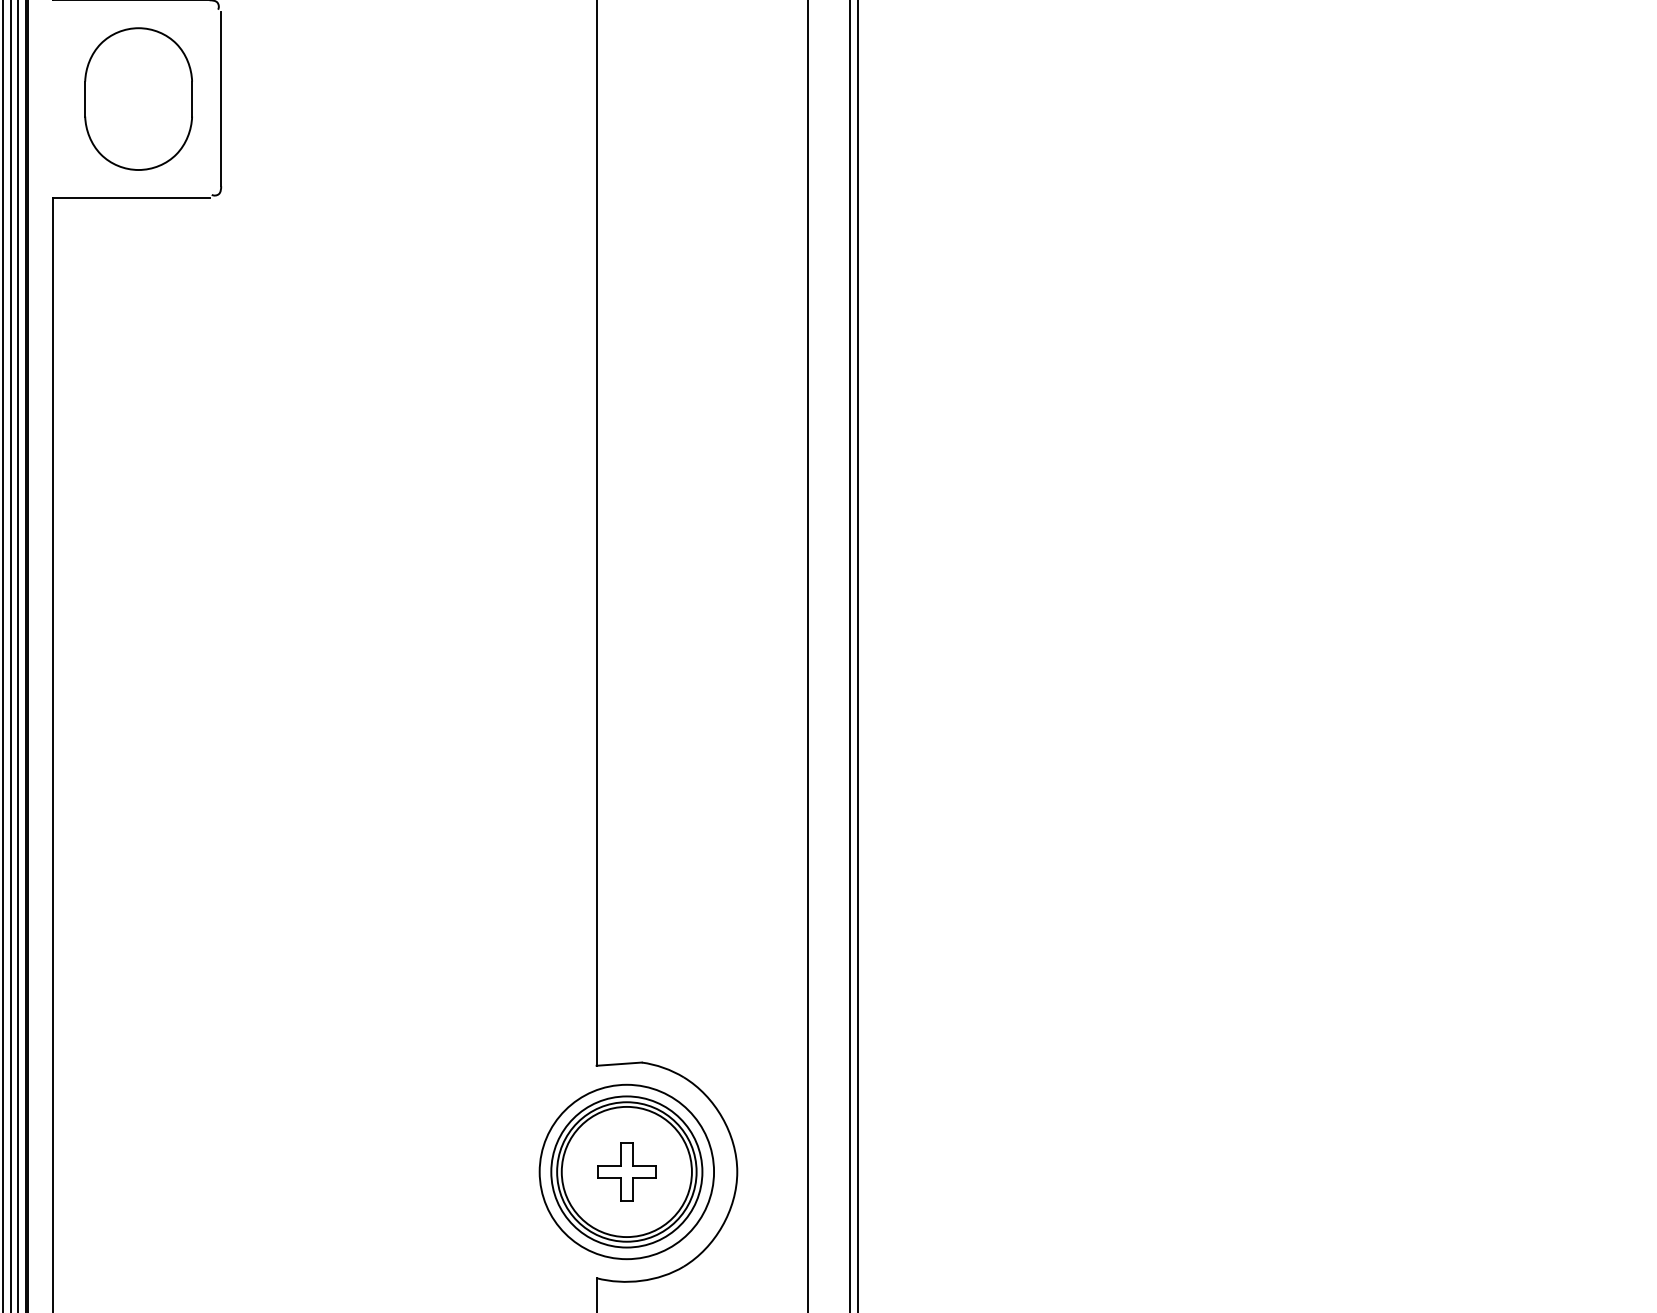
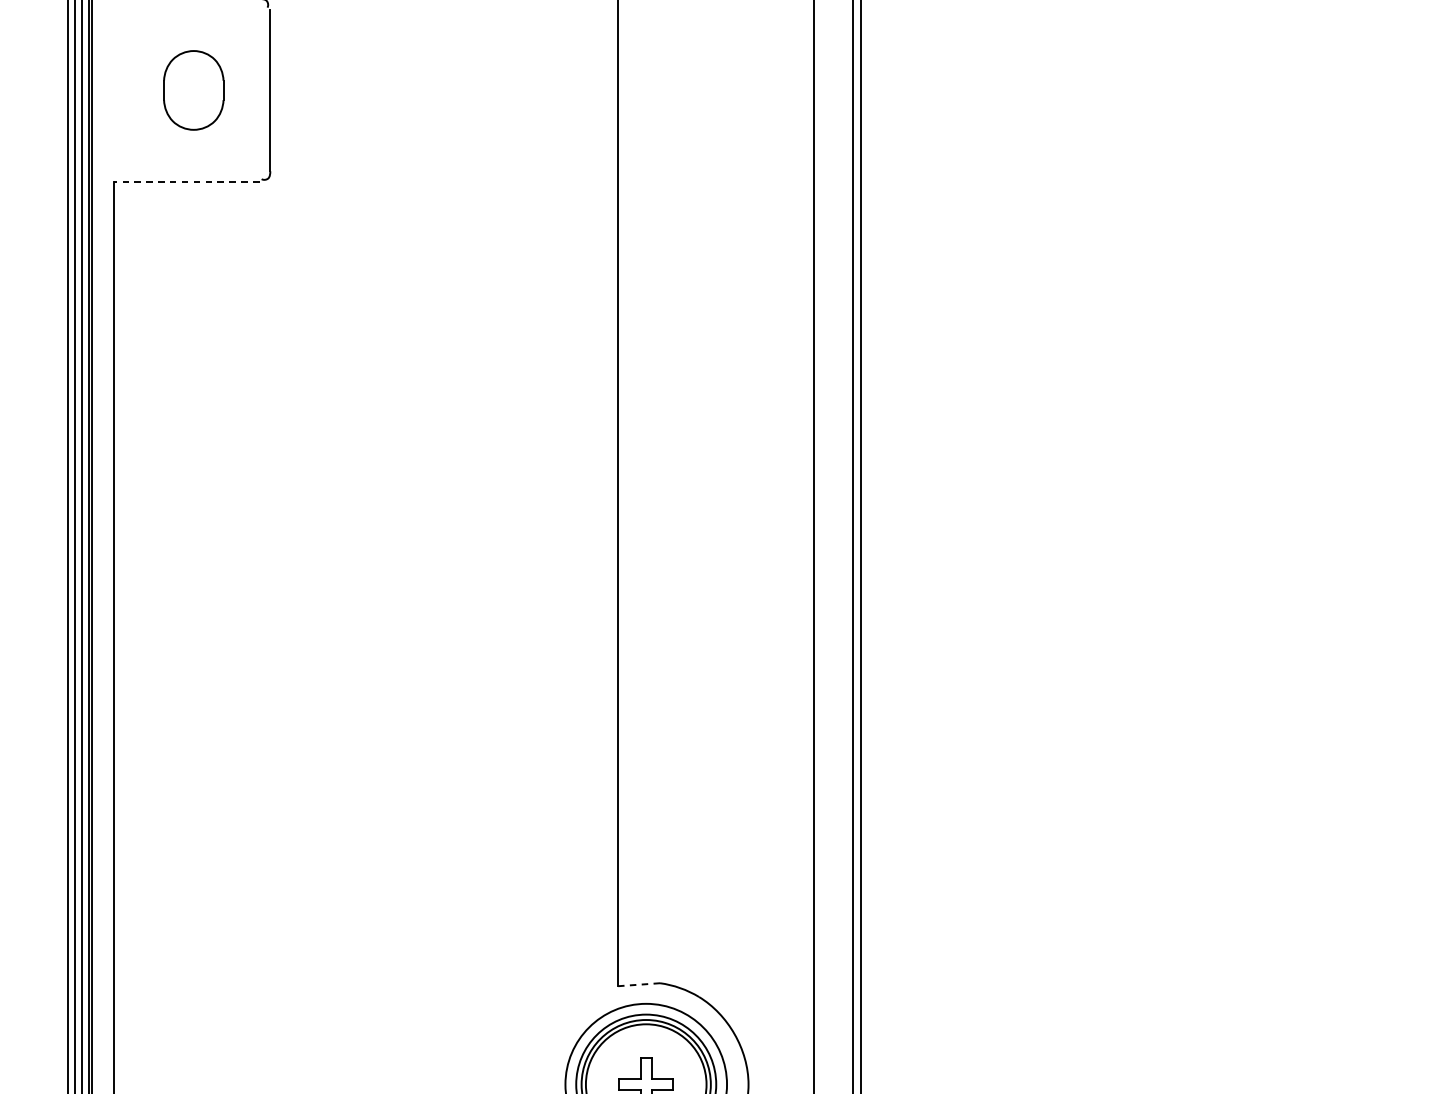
part: (138, 98) -> (193, 89), size x0.6
line: (130, 197) -> (186, 181), solid -> dashed
line: (619, 1064) -> (639, 985), solid -> dashed

